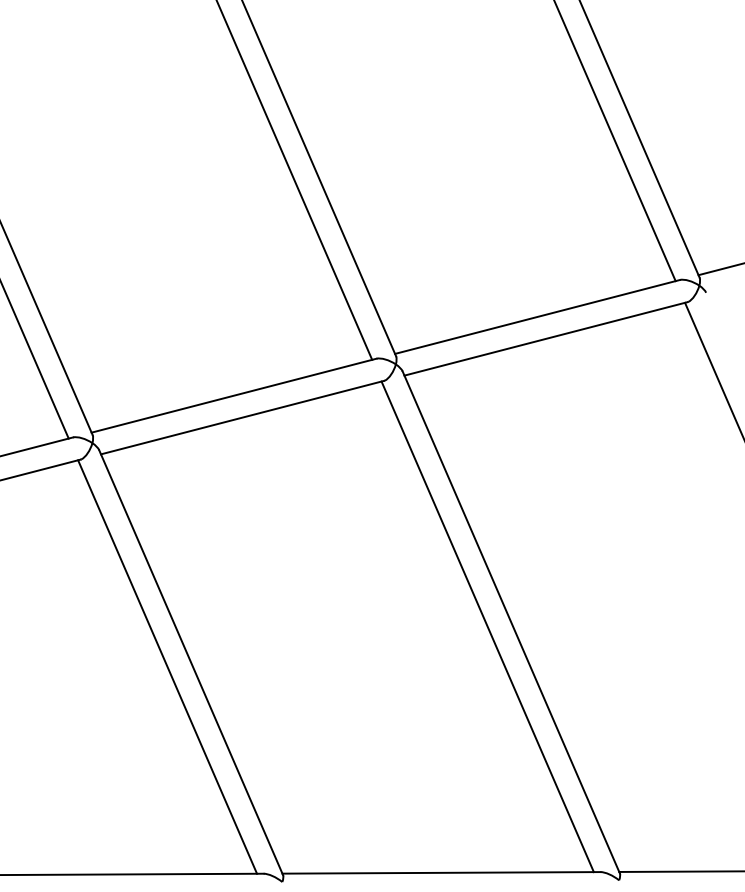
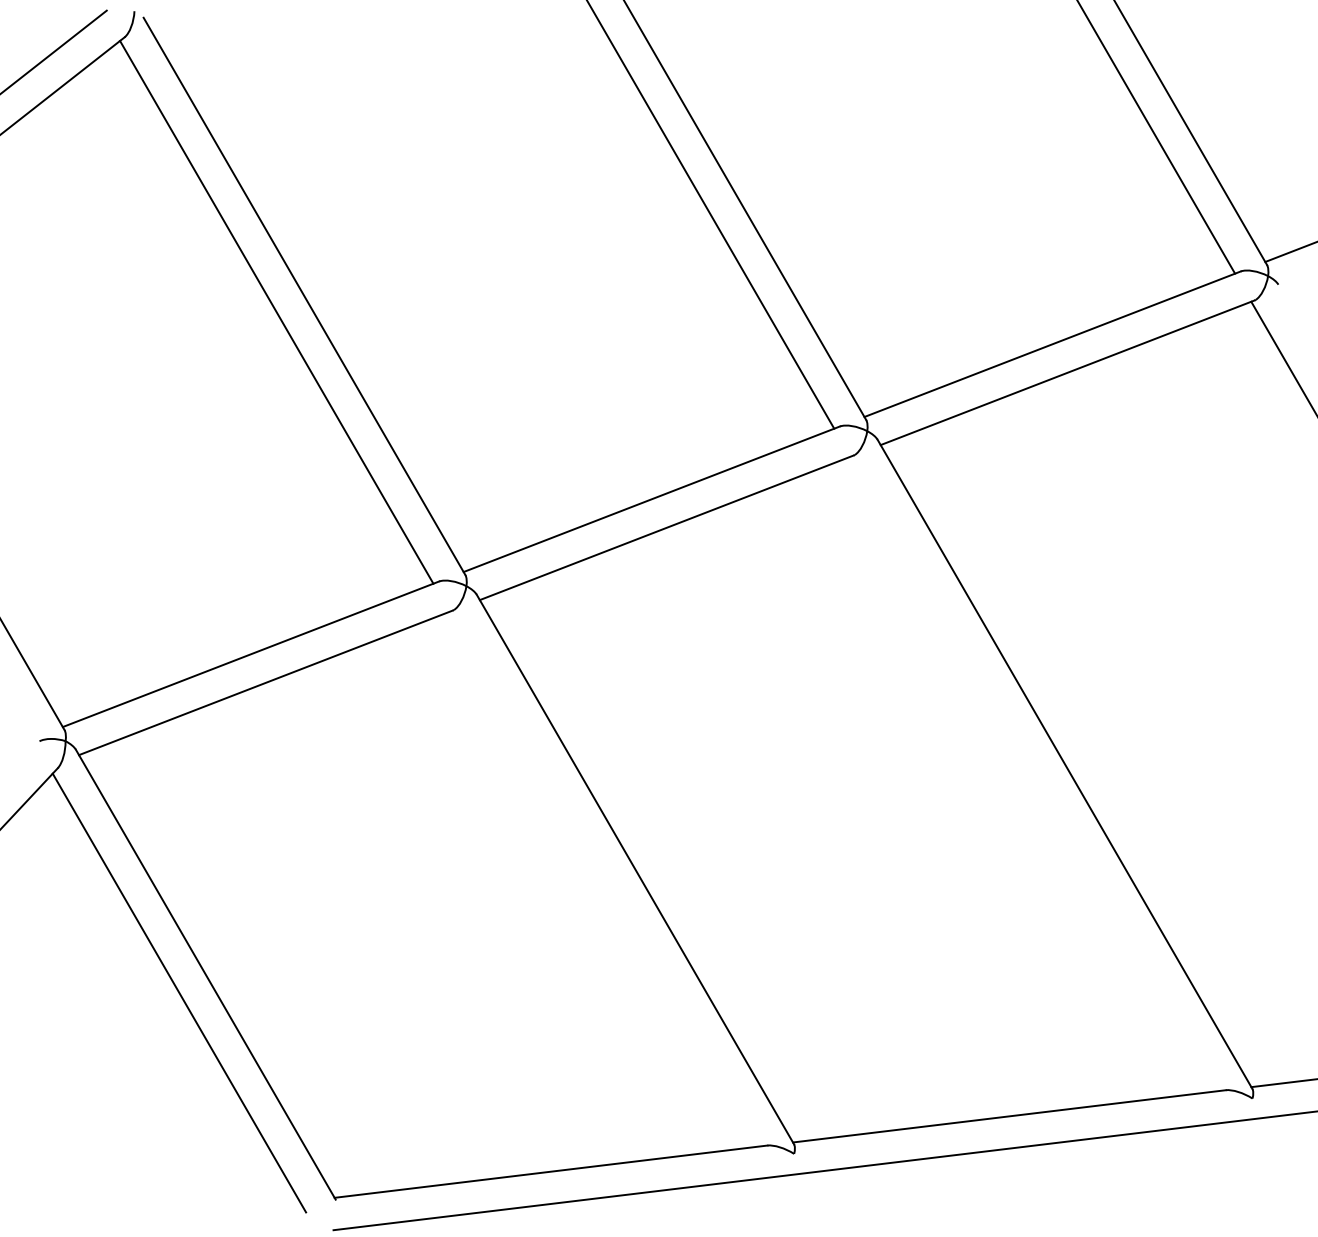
line: (487, 626) -> (1033, 773), removed
line: (167, 666) -> (603, 878), removed

